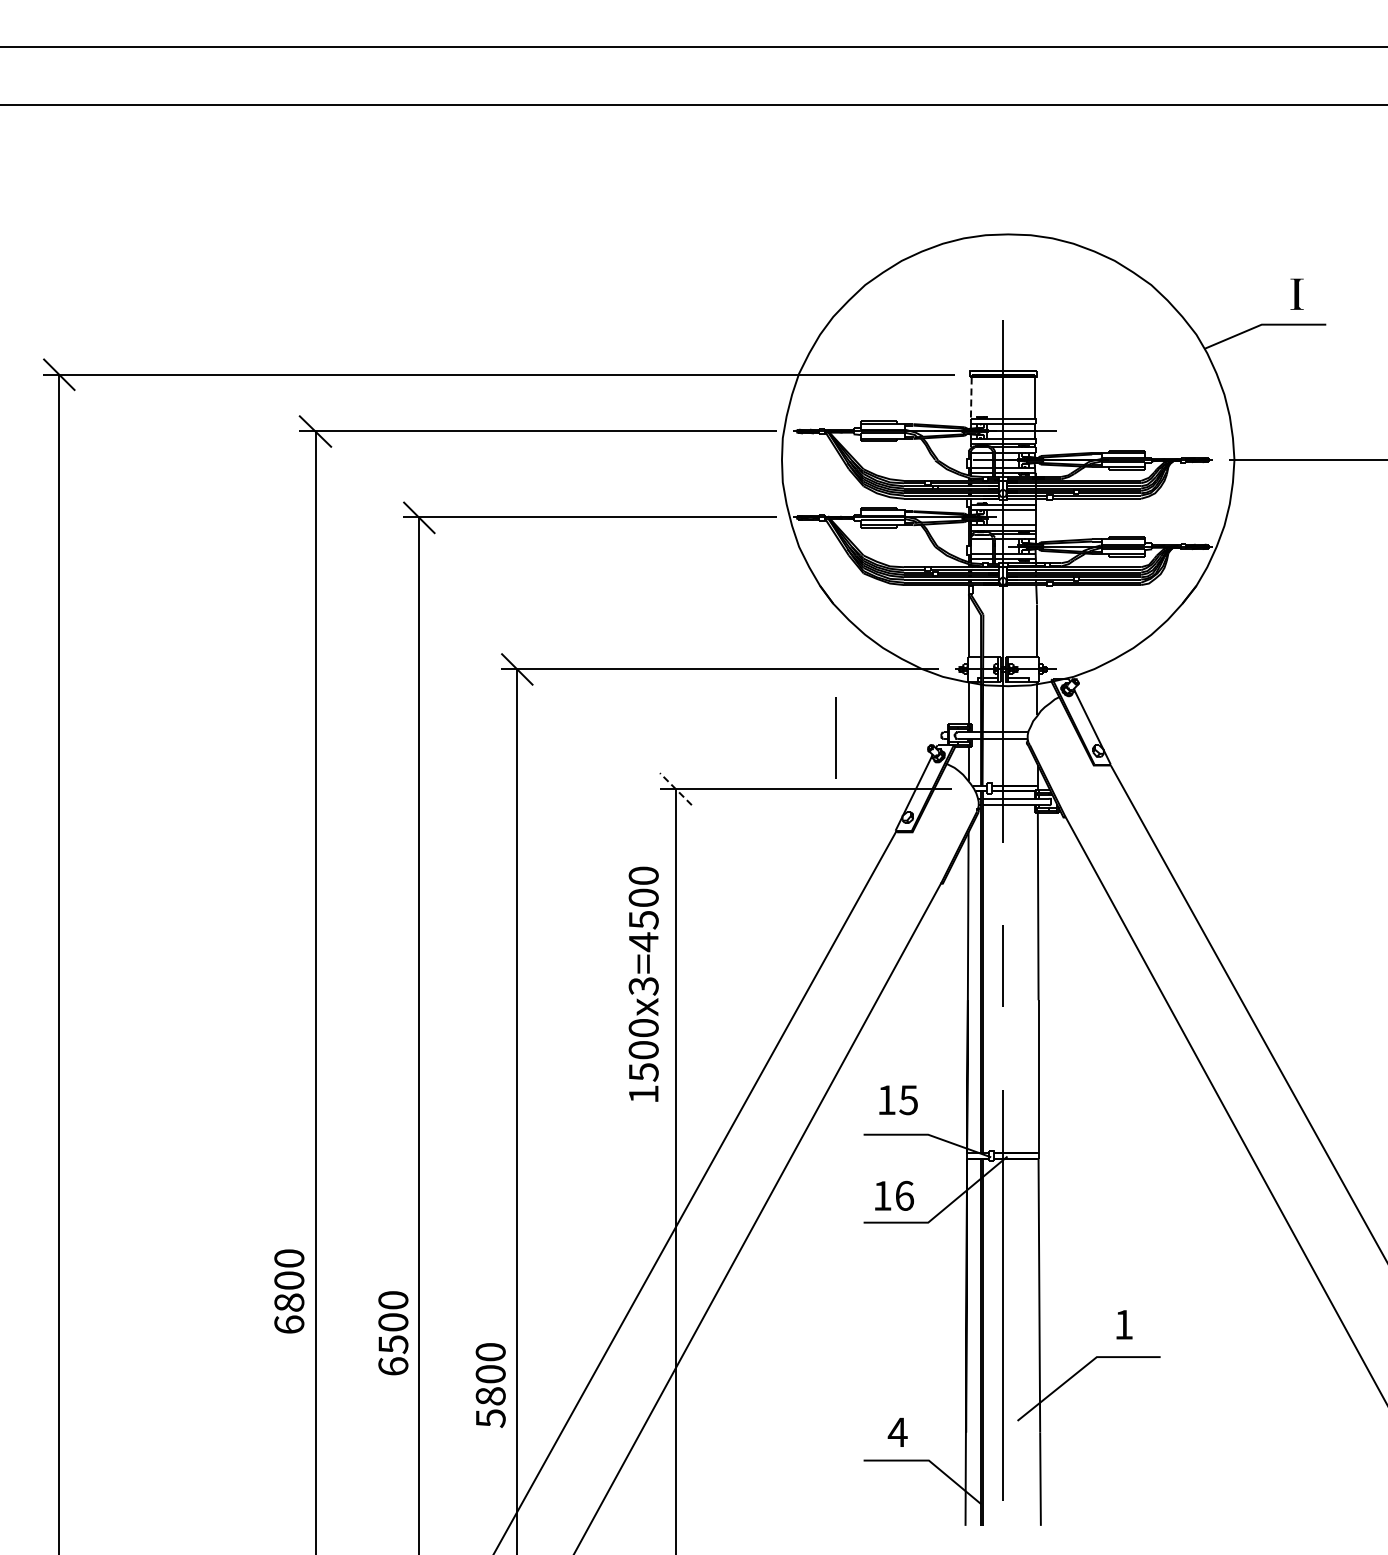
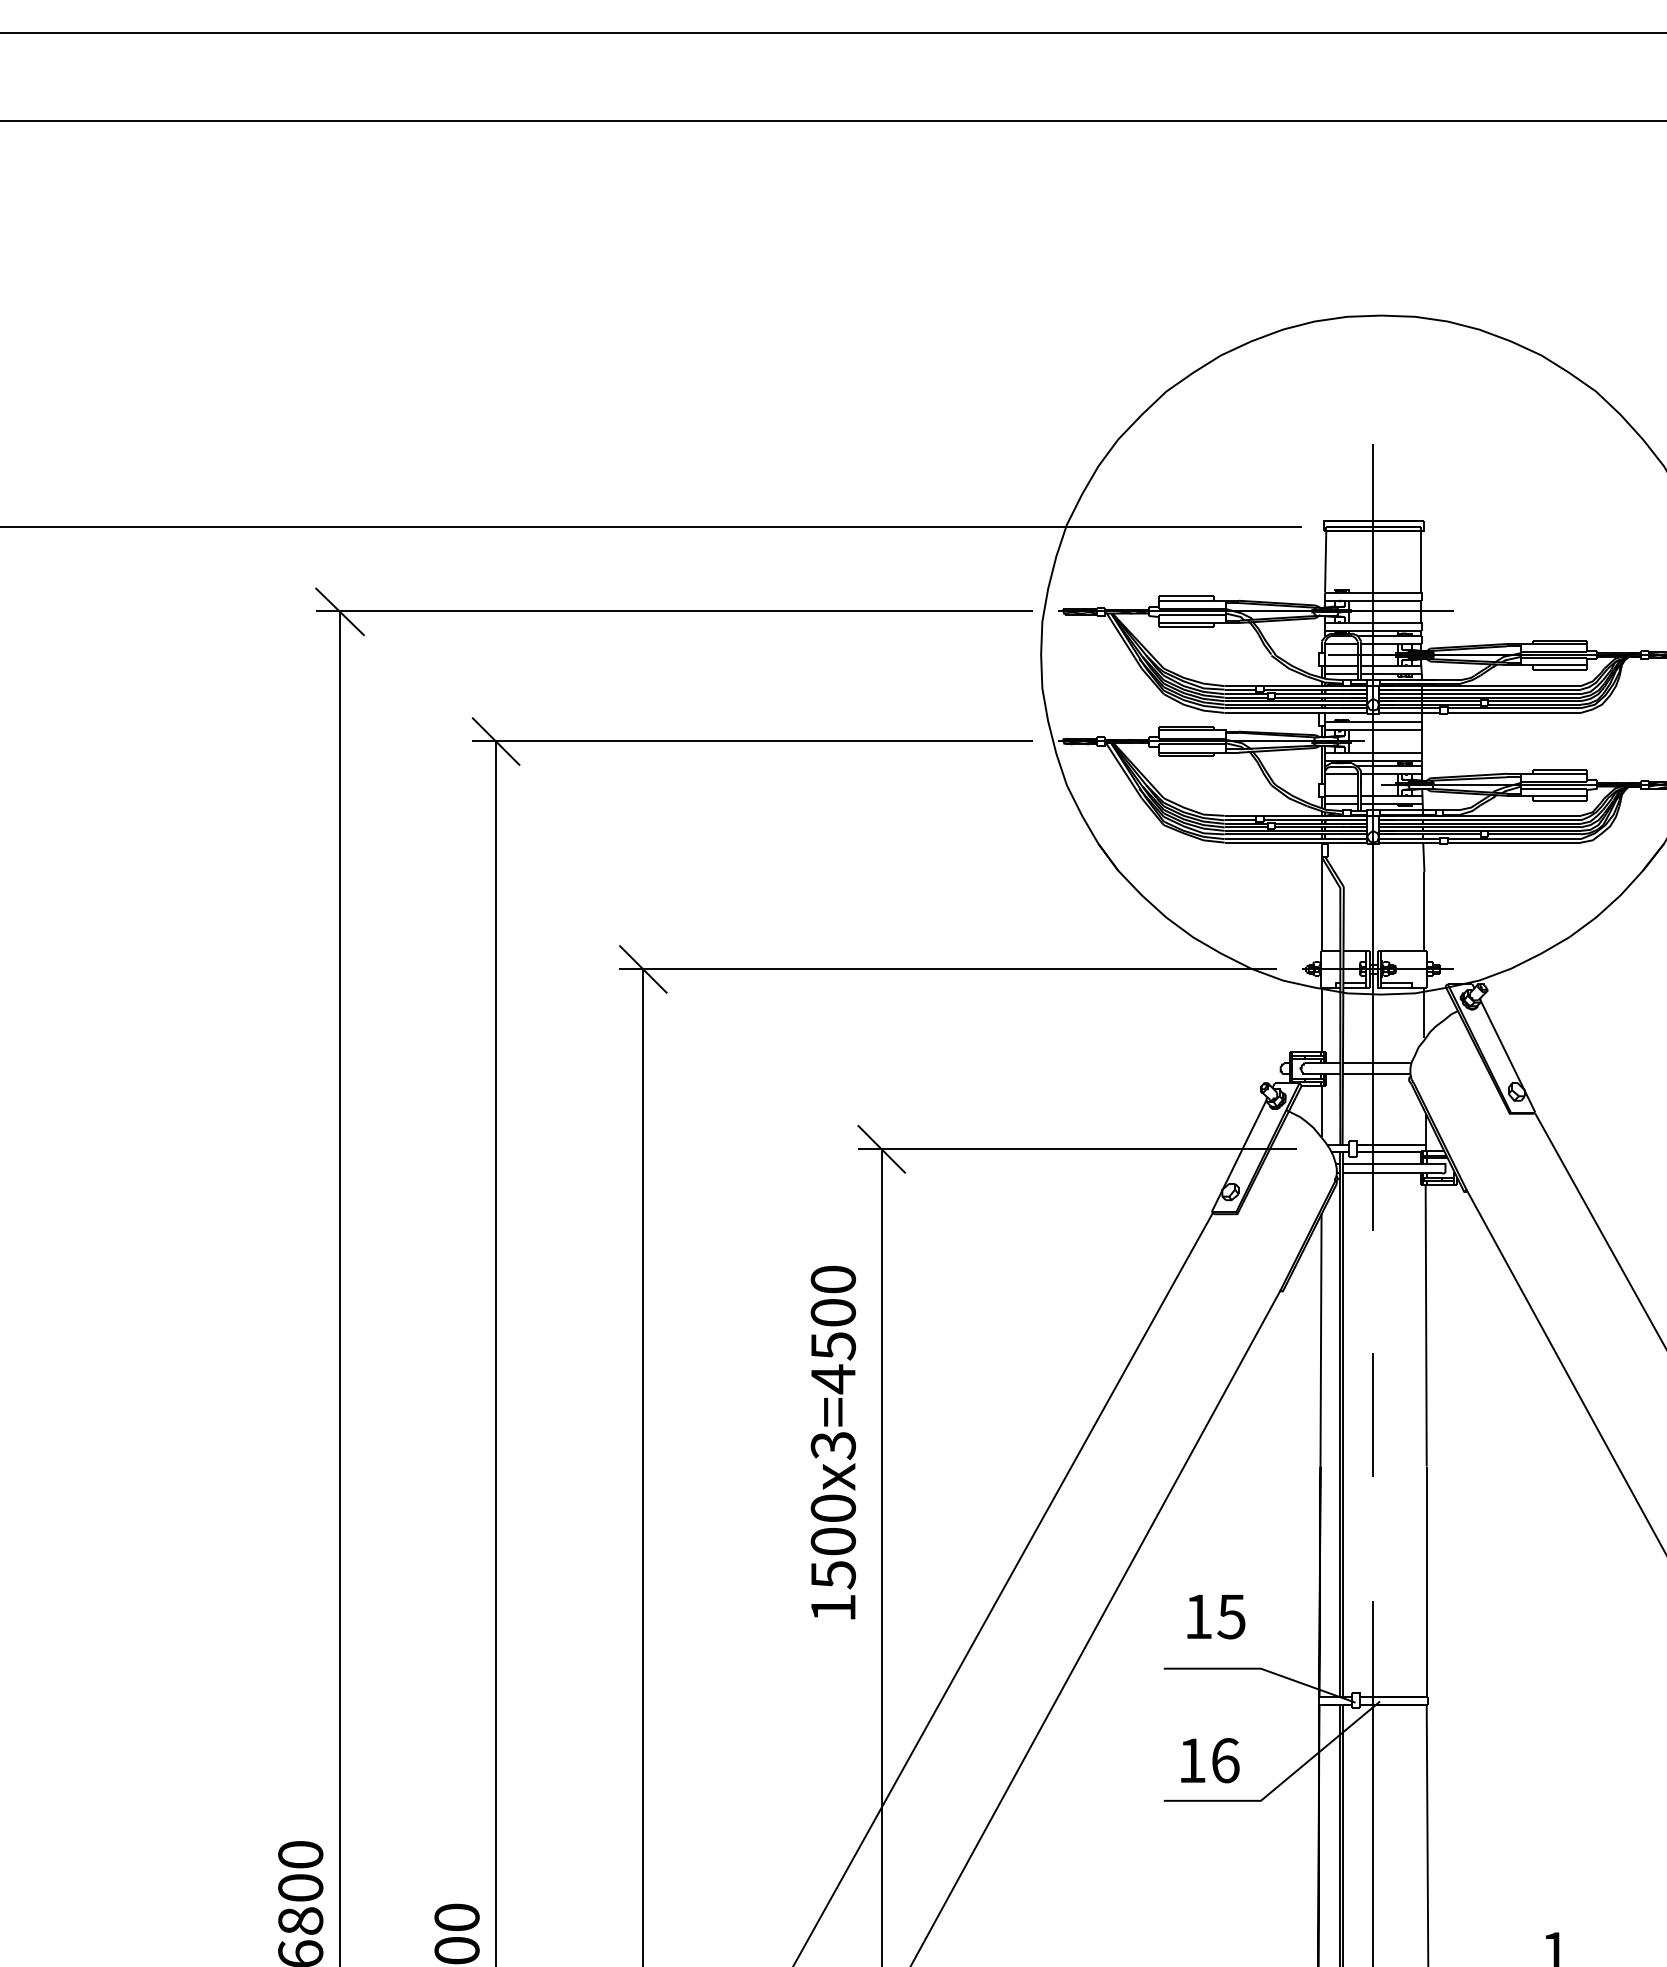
line: (971, 398) -> (1325, 562), dashed -> solid
line: (835, 737) -> (1121, 1071), removed
line: (675, 789) -> (881, 1149), dashed -> solid

